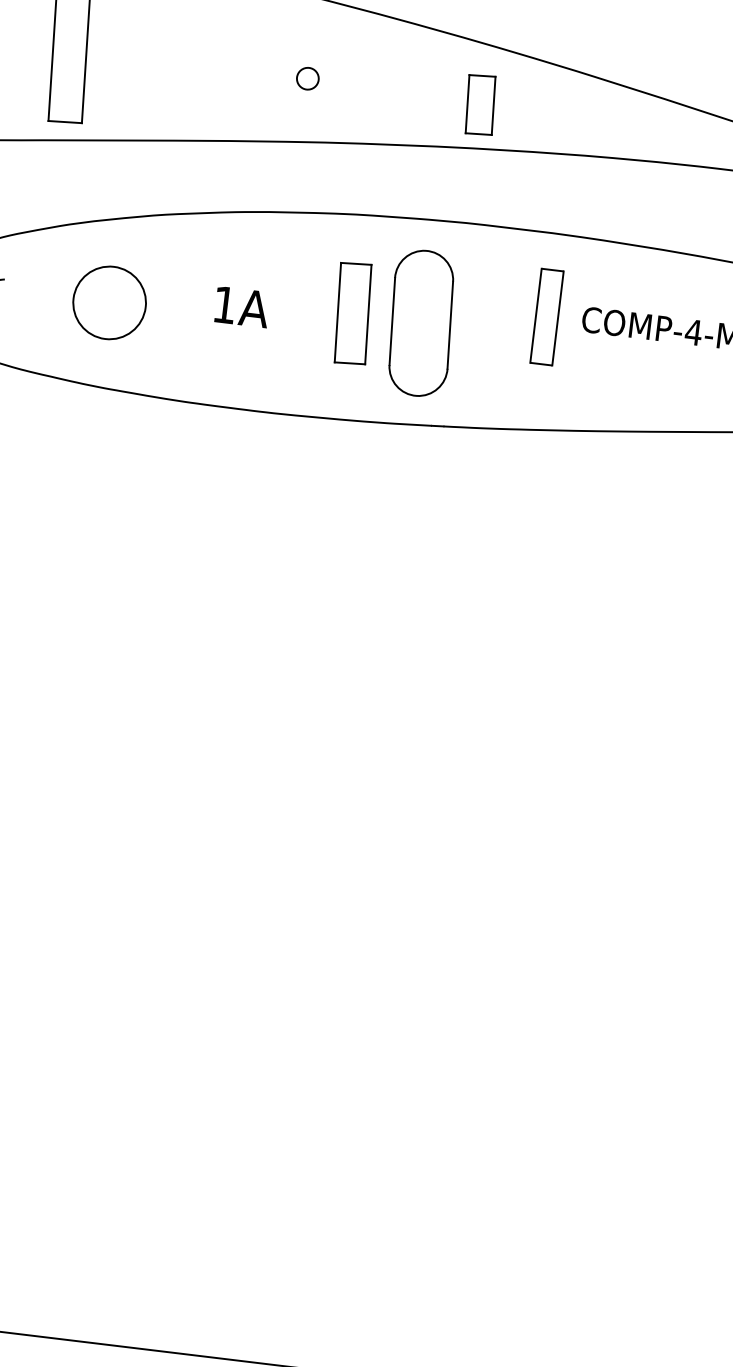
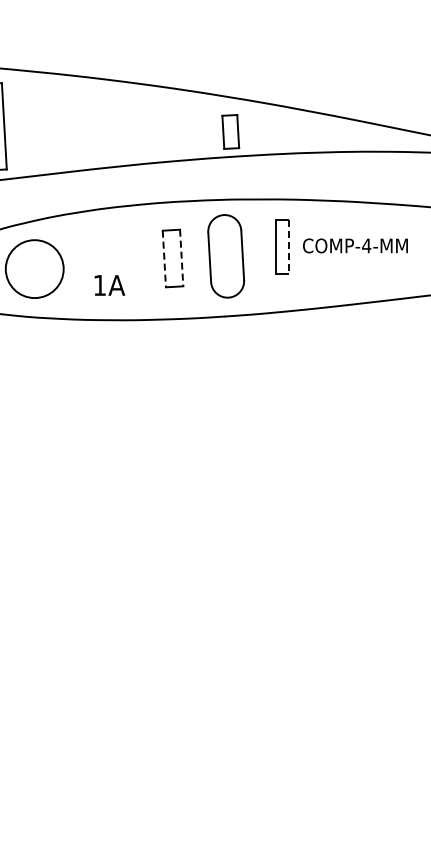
circle: (308, 78) -> (131, 128), removed
circle: (109, 301) -> (34, 268), size x1.4
text: (241, 307) -> (109, 285), moved
line: (338, 313) -> (164, 259), solid -> dashed
line: (367, 315) -> (181, 258), solid -> dashed
line: (558, 318) -> (289, 247), solid -> dashed
part: (421, 323) -> (226, 256), moved

